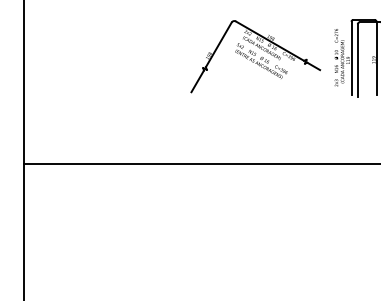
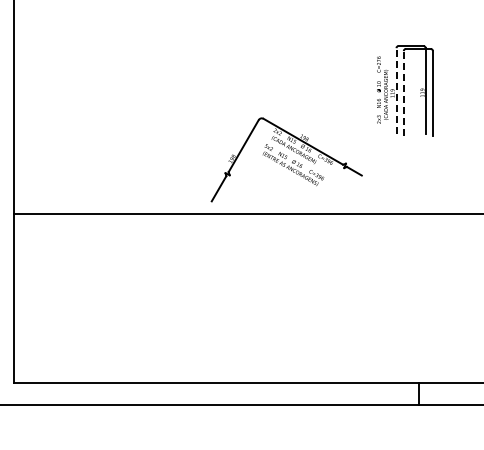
part: (255, 56) -> (286, 159), moved
line: (351, 58) -> (396, 90), solid -> dashed
line: (357, 60) -> (403, 93), solid -> dashed

